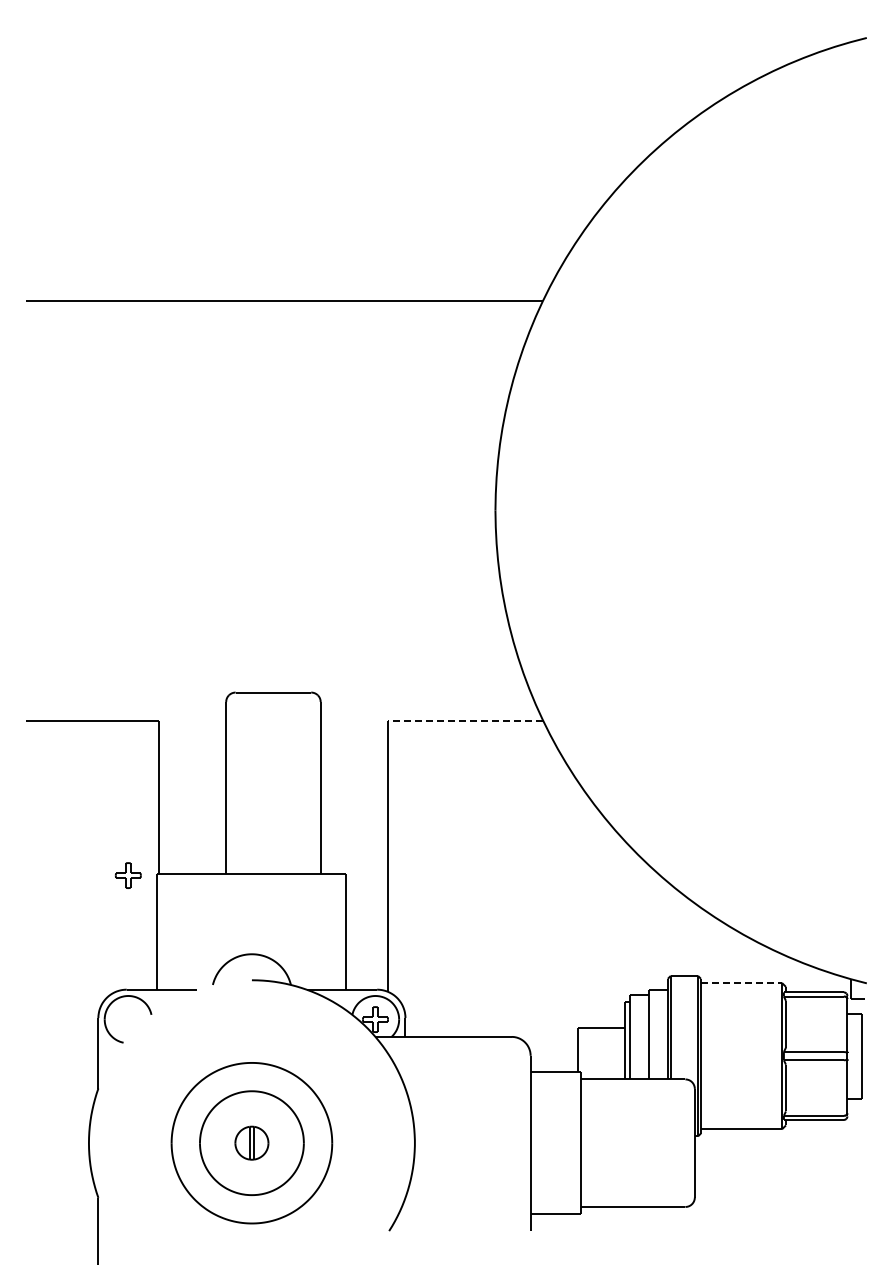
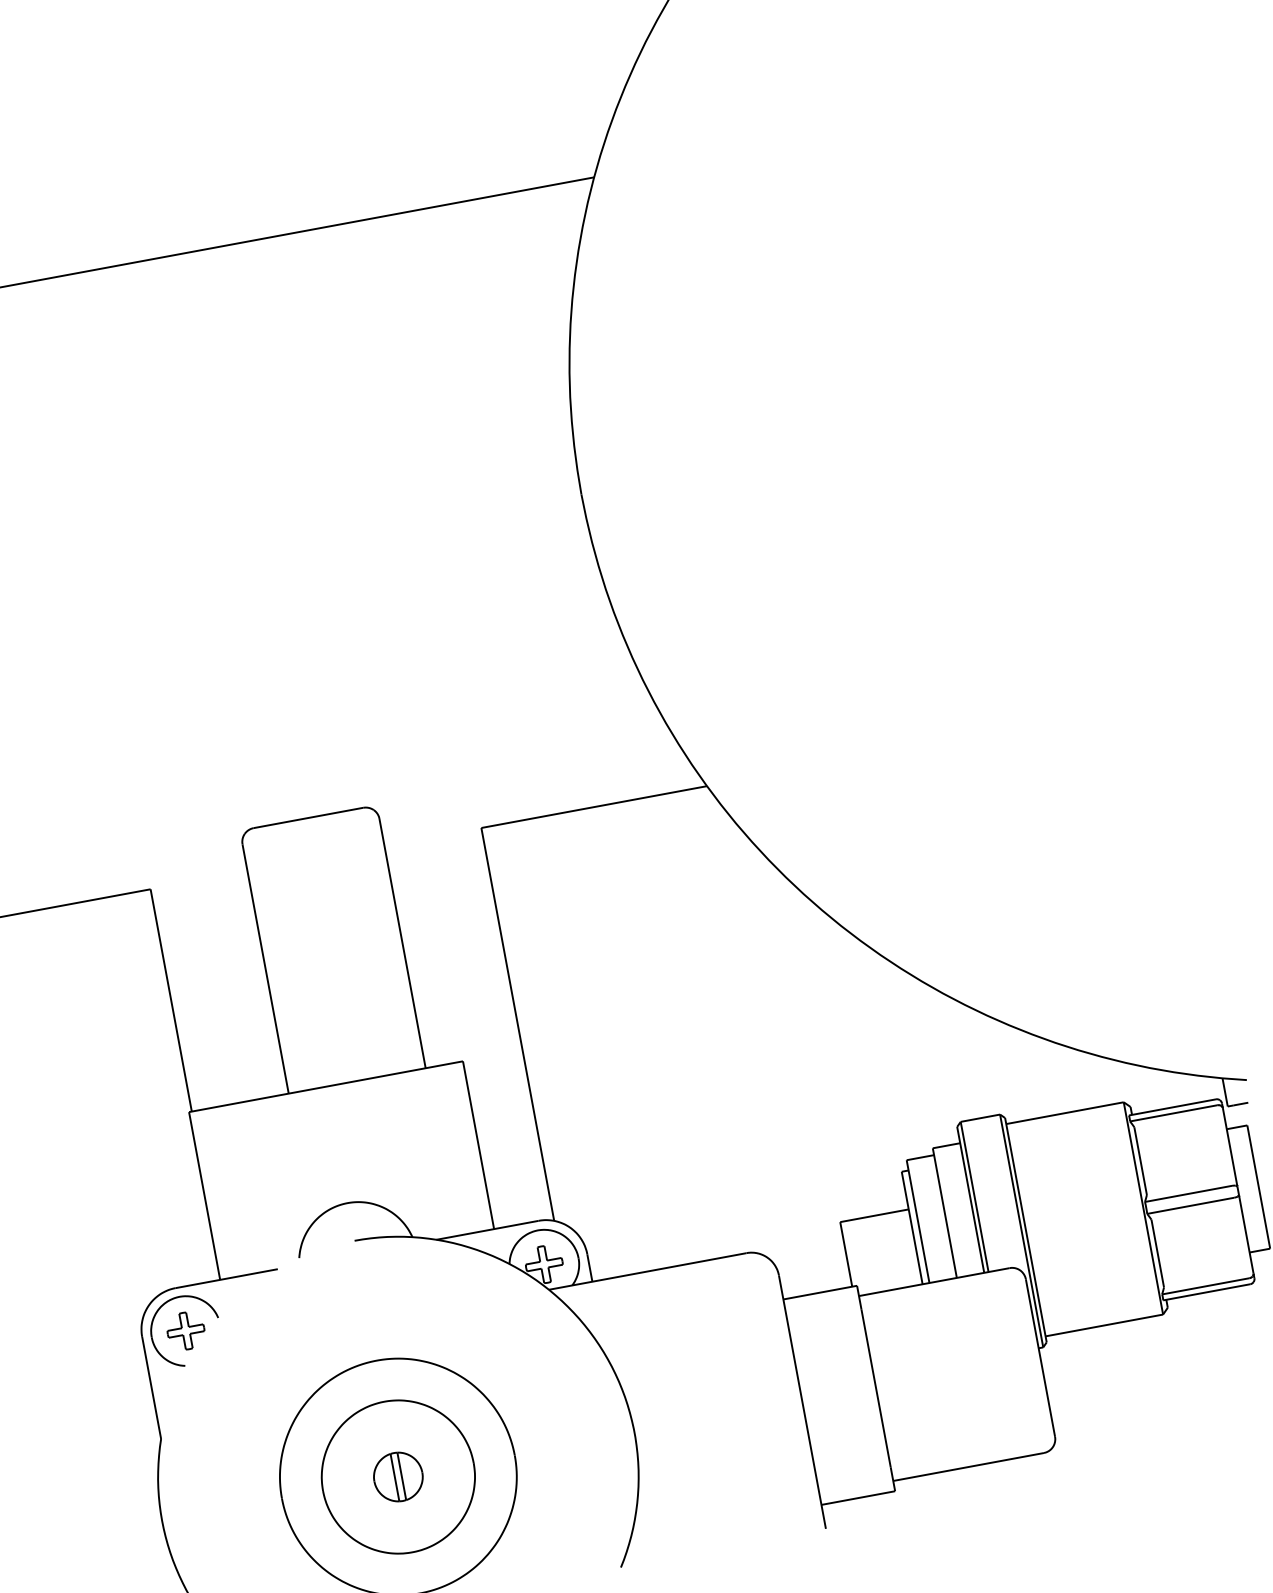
line: (465, 720) -> (594, 806), dashed -> solid
part: (128, 875) -> (186, 1330), moved
line: (741, 982) -> (1064, 1112), dashed -> solid

